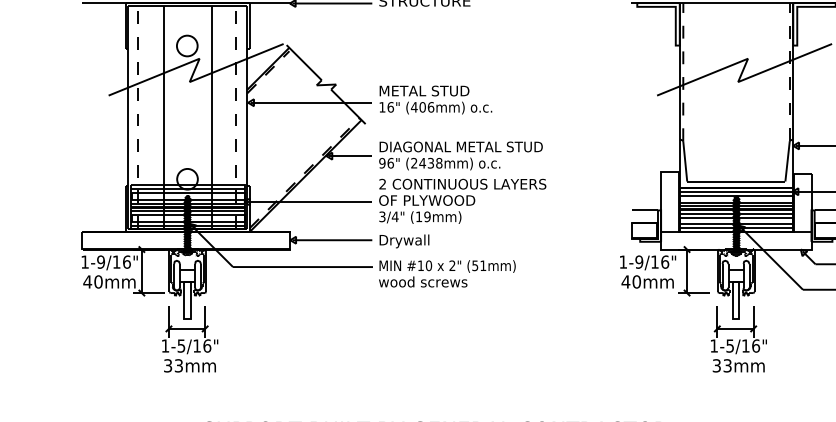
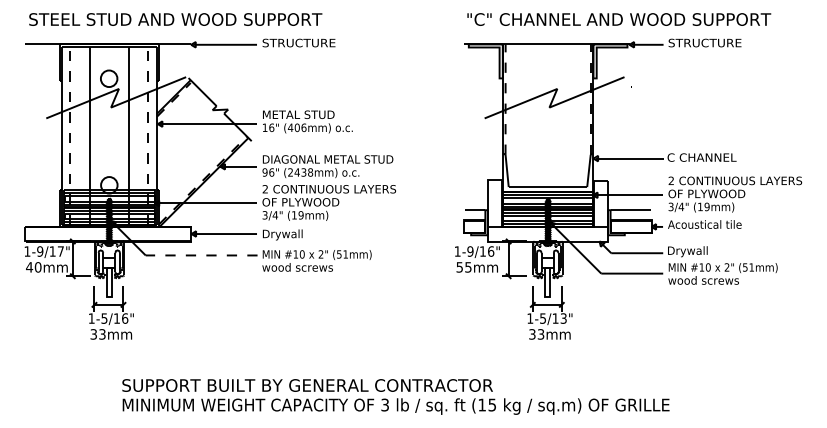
text: (126, 262) -> (60, 251), 1-9/16" -> 1-9/17"
line: (302, 267) -> (201, 255), solid -> dashed
text: (630, 282) -> (463, 267), 40mm -> 55mm
text: (755, 345) -> (563, 318), 1-5/16" -> 1-5/13"

